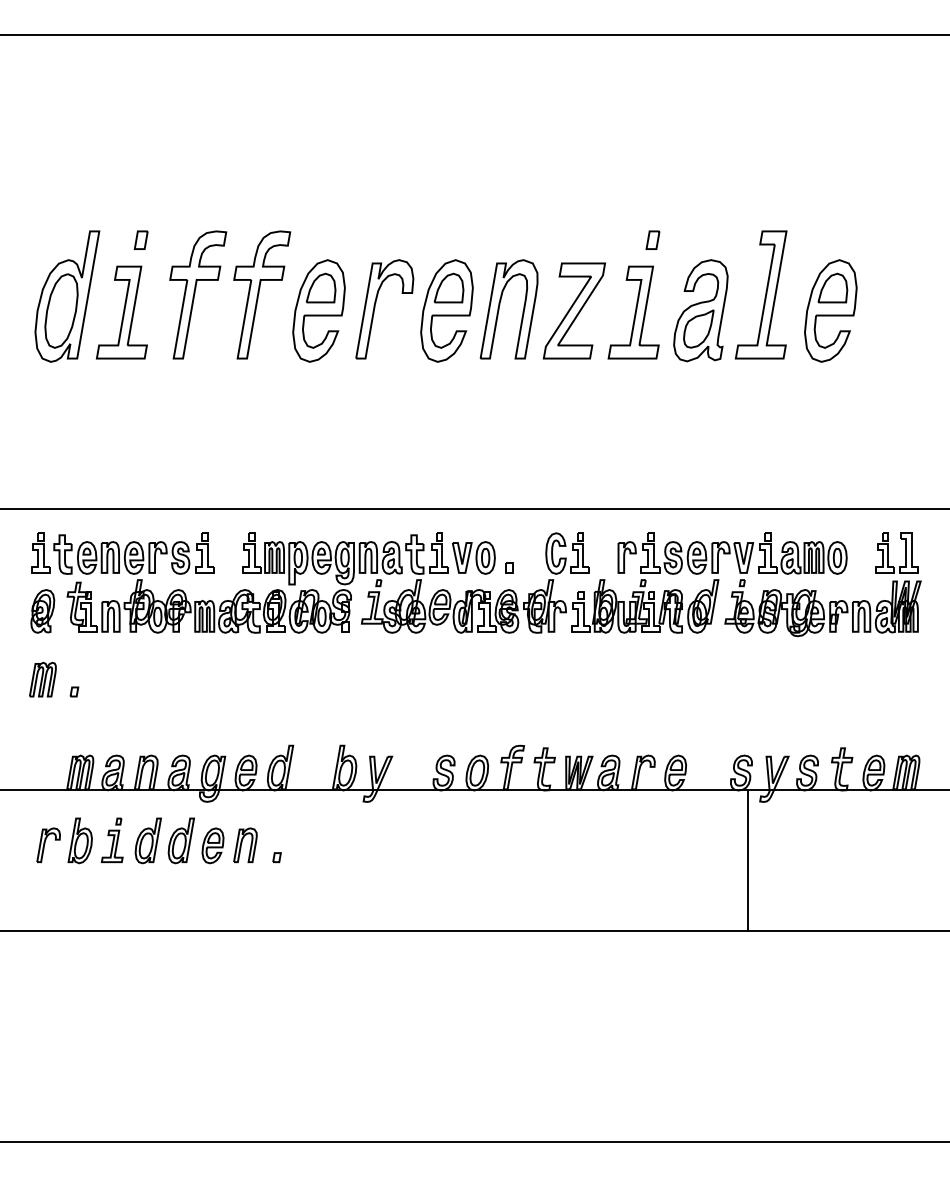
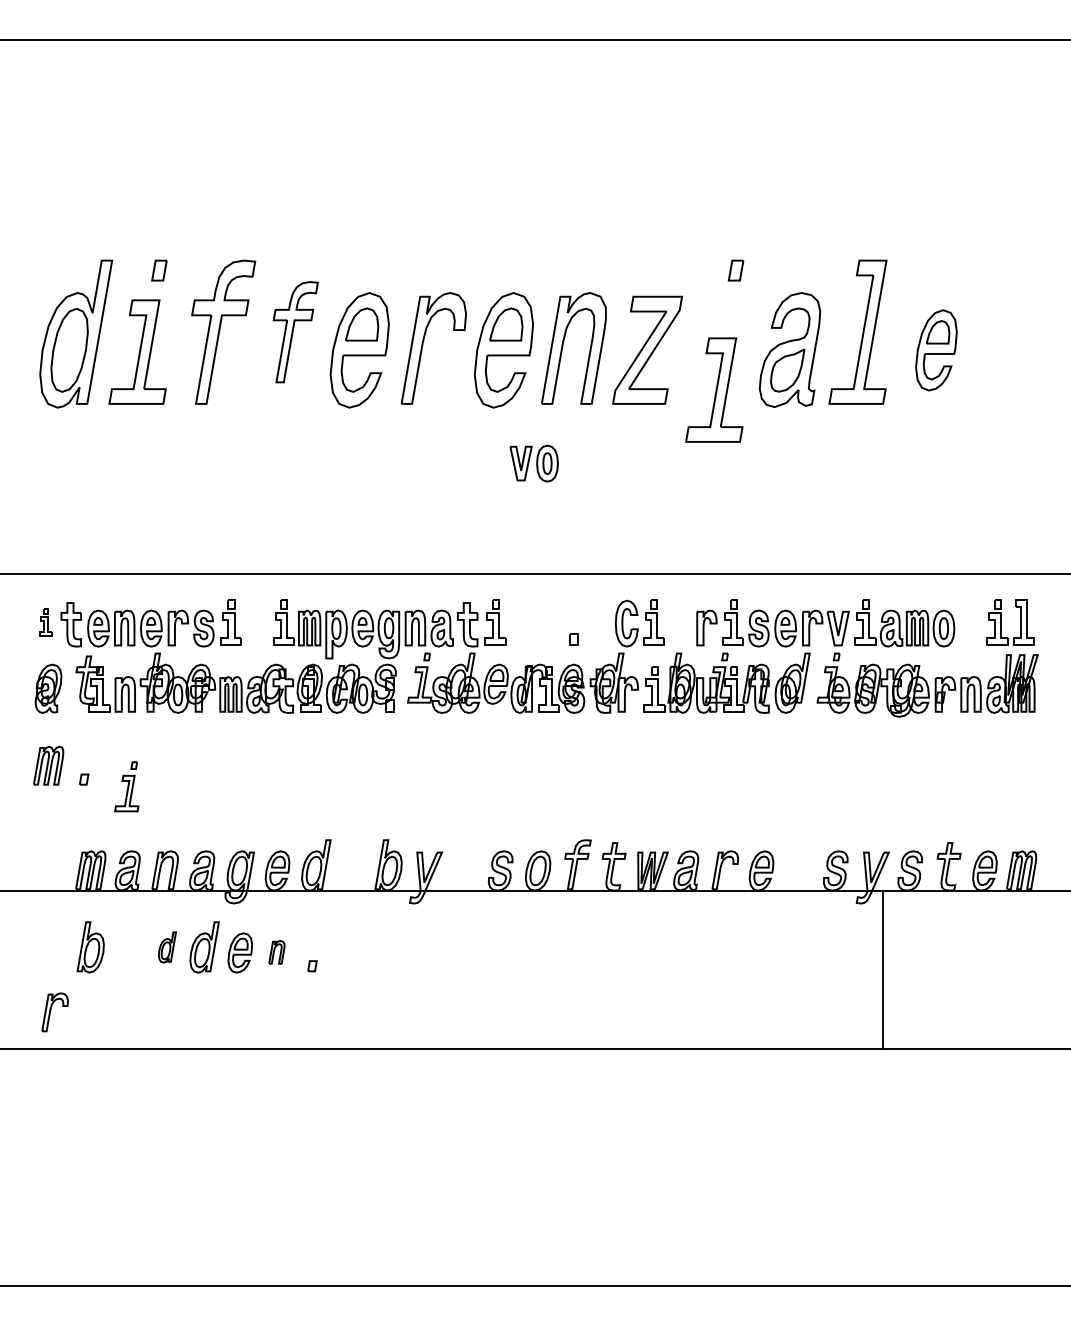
part: (262, 294) -> (295, 331), size x0.7
part: (830, 311) -> (936, 350), size x0.7
part: (633, 312) -> (714, 389), moved
part: (40, 552) -> (45, 622), size x0.6
part: (473, 557) -> (533, 463), moved
part: (112, 840) -> (126, 786), moved
part: (148, 840) -> (167, 947), size x0.6
part: (48, 845) -> (54, 1012), moved
part: (245, 845) -> (276, 952), size x0.6
line: (748, 860) -> (883, 969), moved

